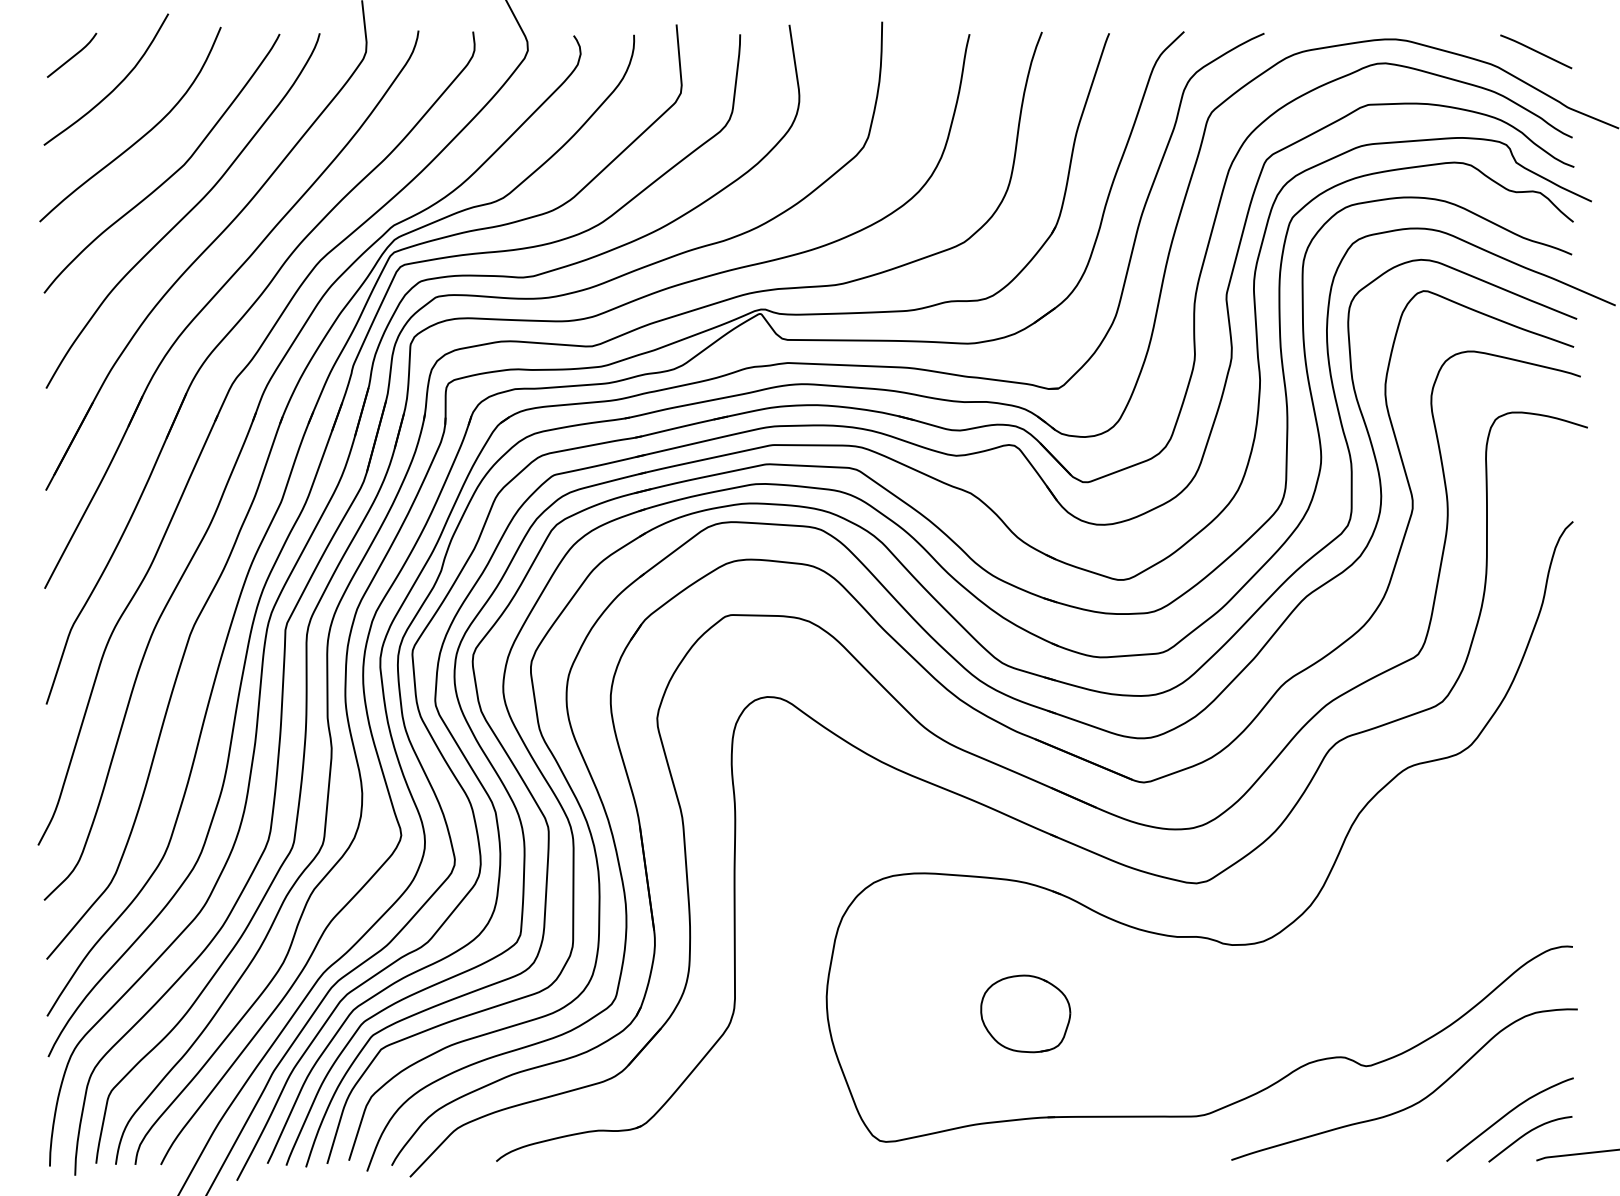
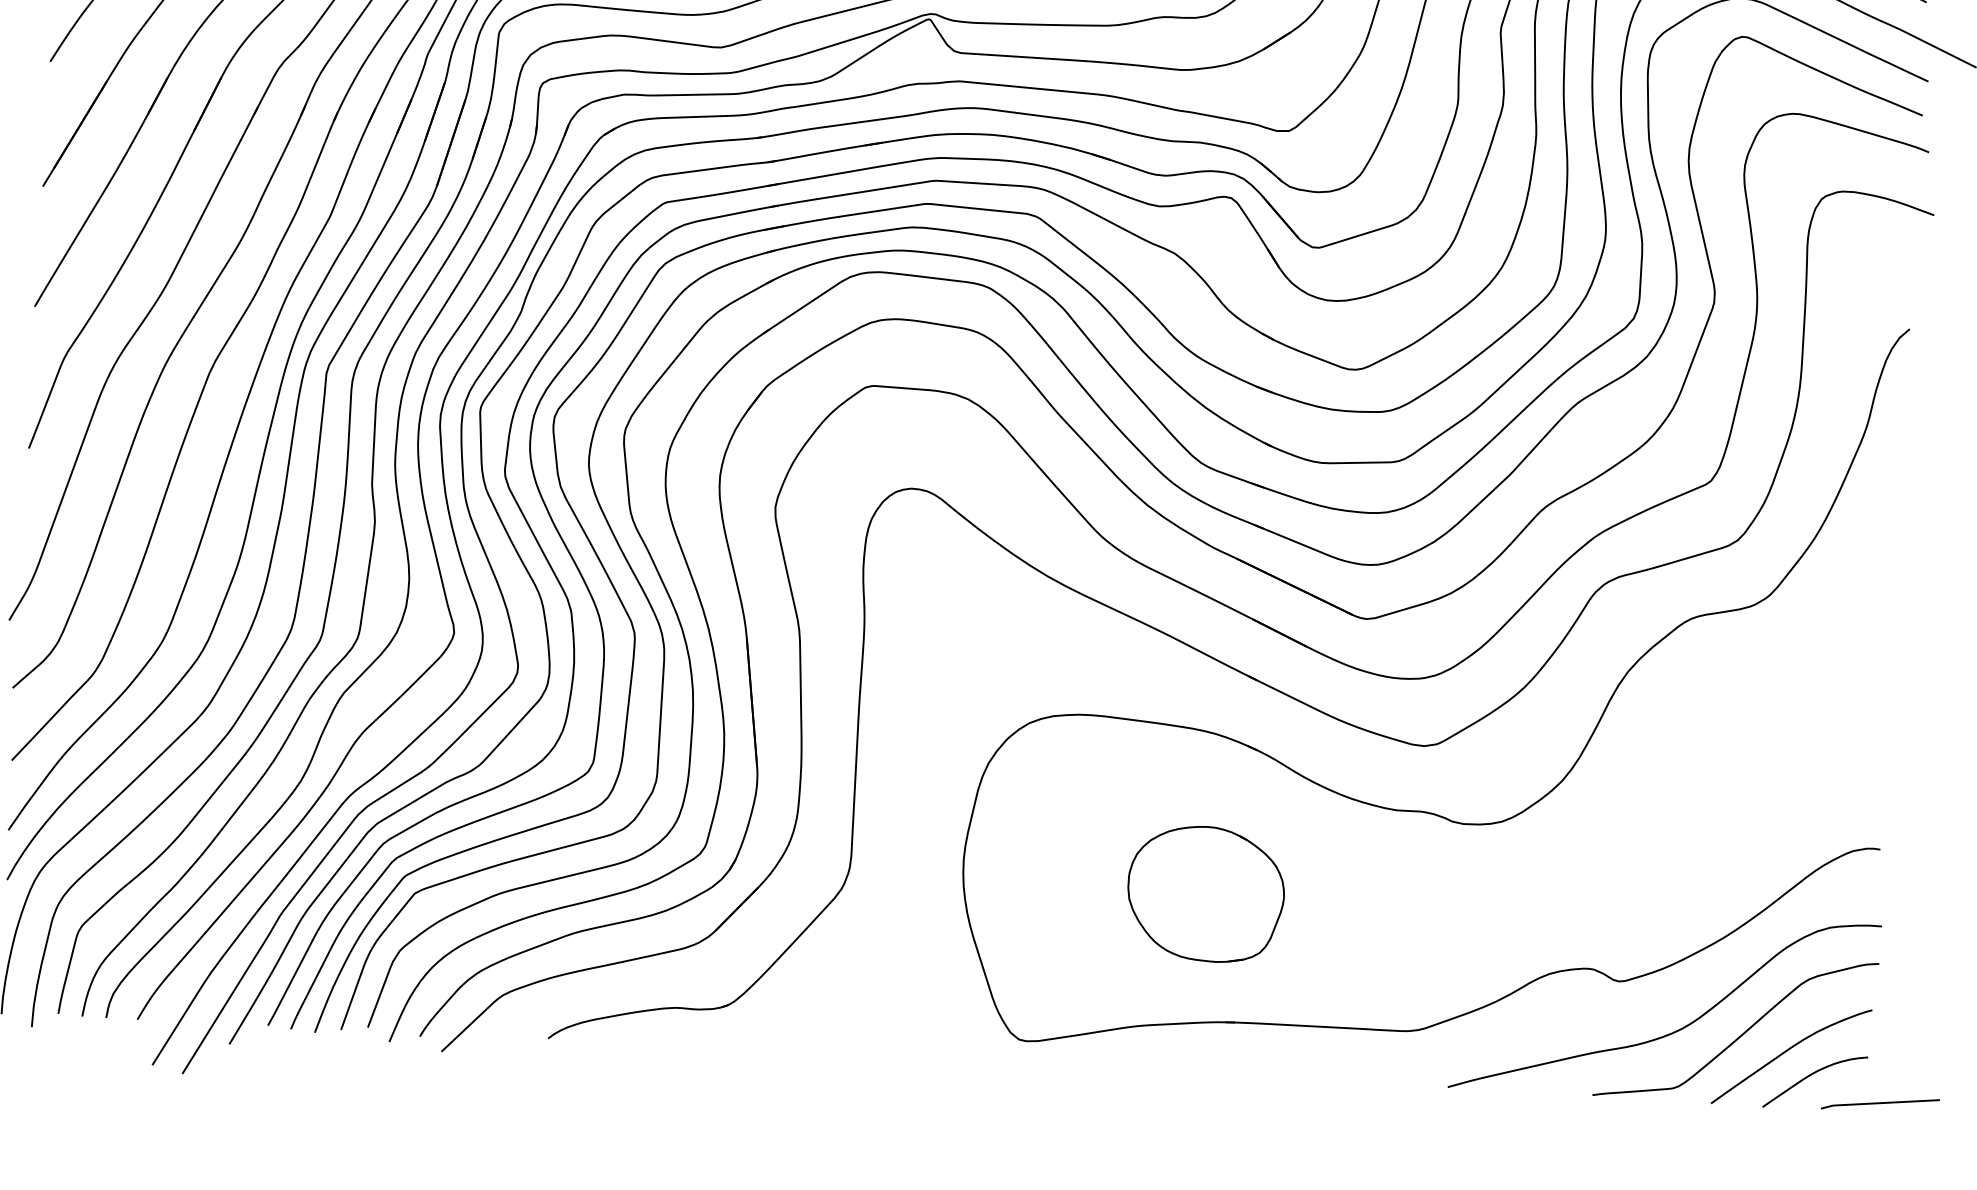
part: (1025, 1013) -> (1205, 893), size x1.43
curve: (1468, 1103) -> (1741, 1034), added

